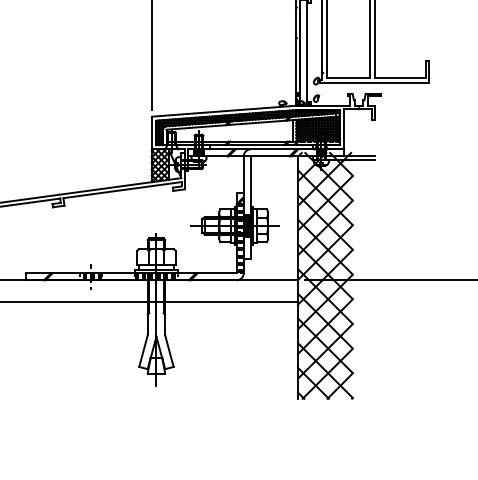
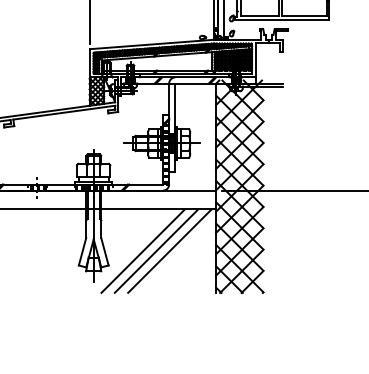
line: (213, 350) -> (143, 251), added
line: (228, 350) -> (156, 251), added
line: (244, 350) -> (169, 251), added

